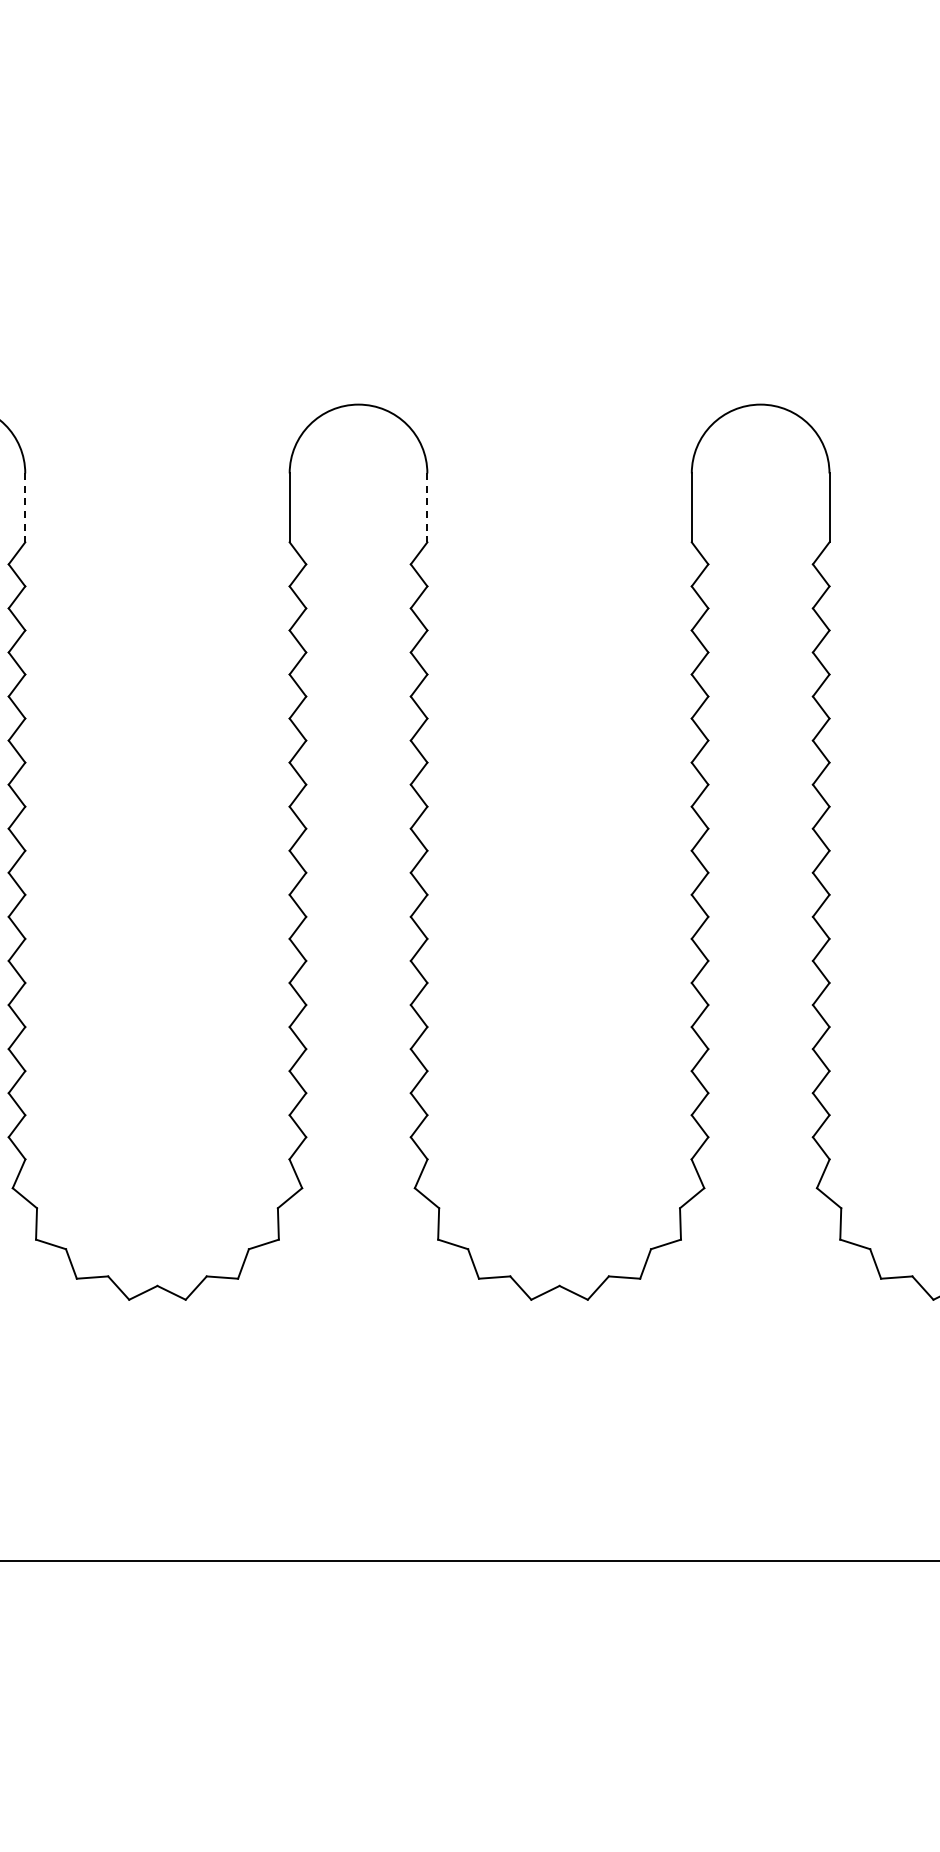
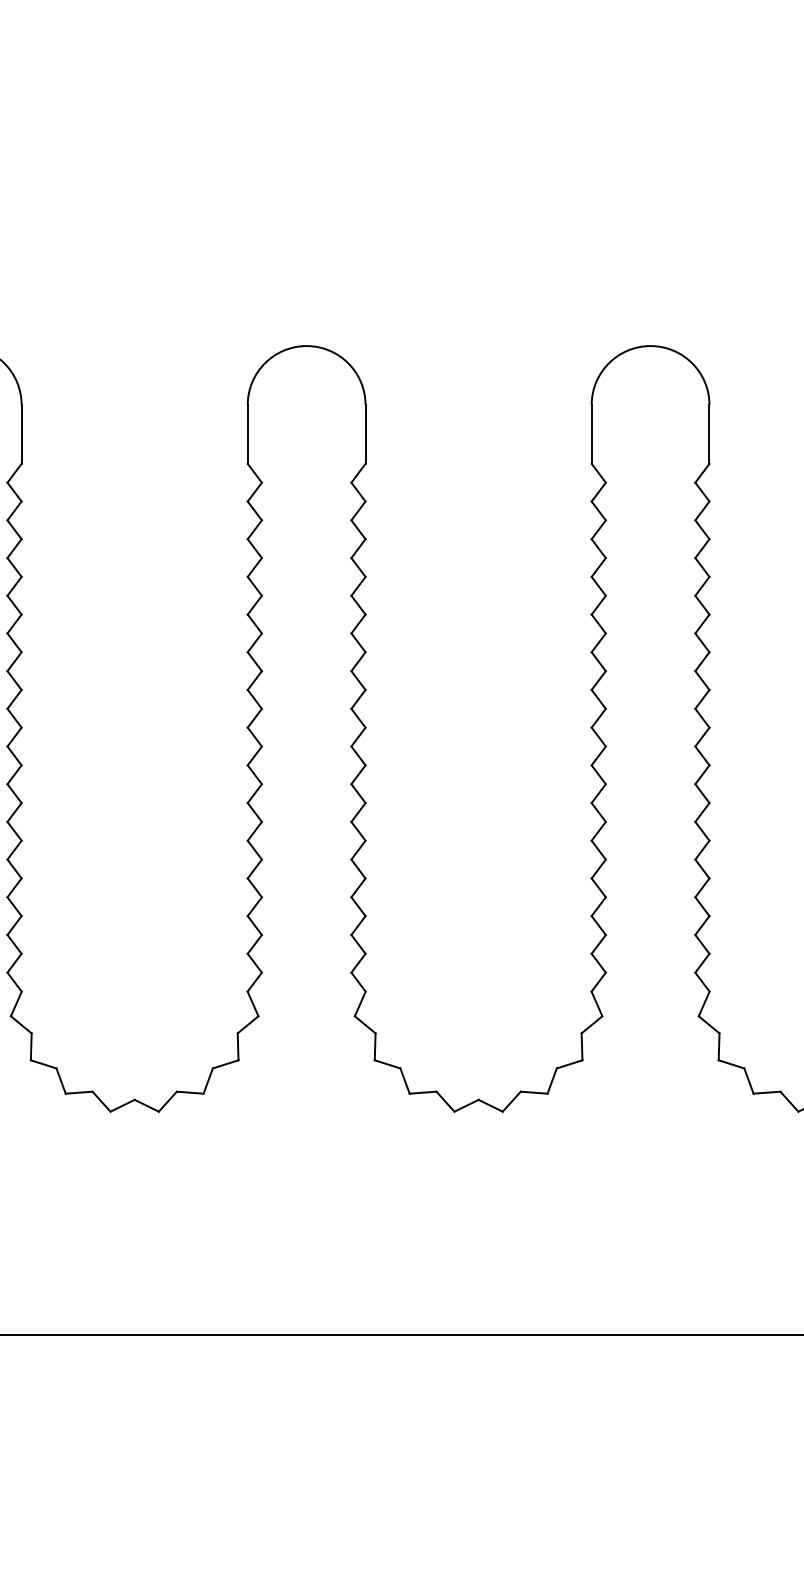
line: (25, 508) -> (21, 434), dashed -> solid
line: (427, 508) -> (365, 434), dashed -> solid

